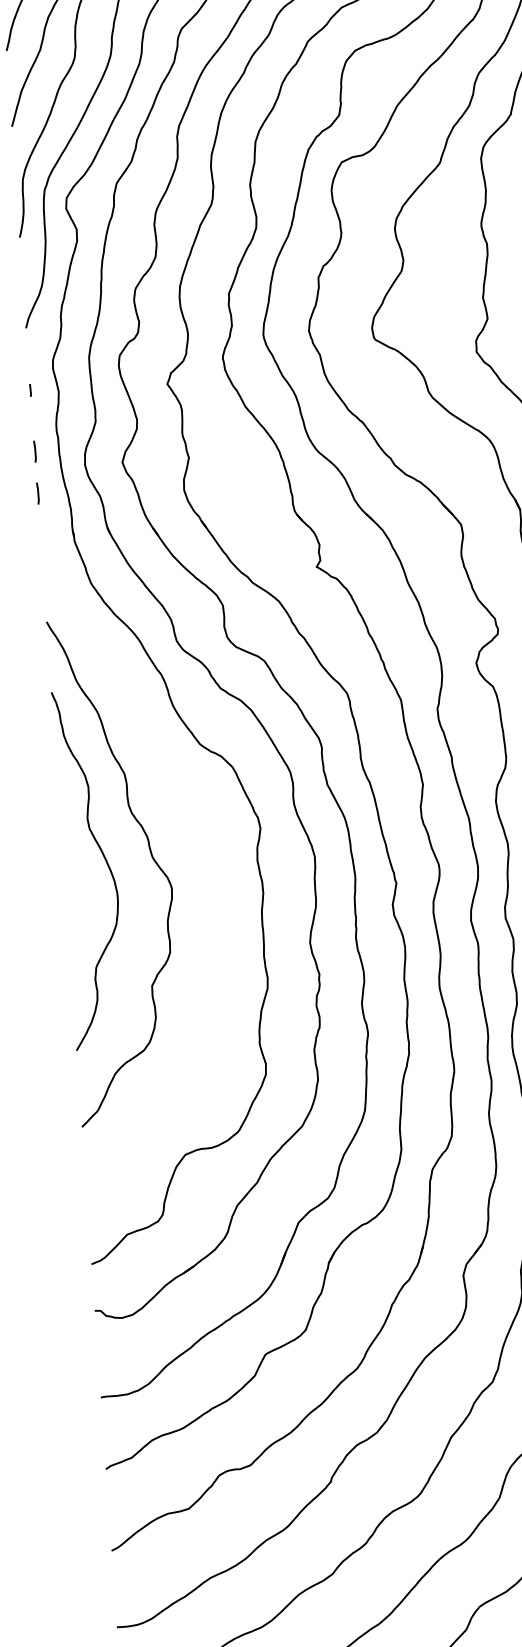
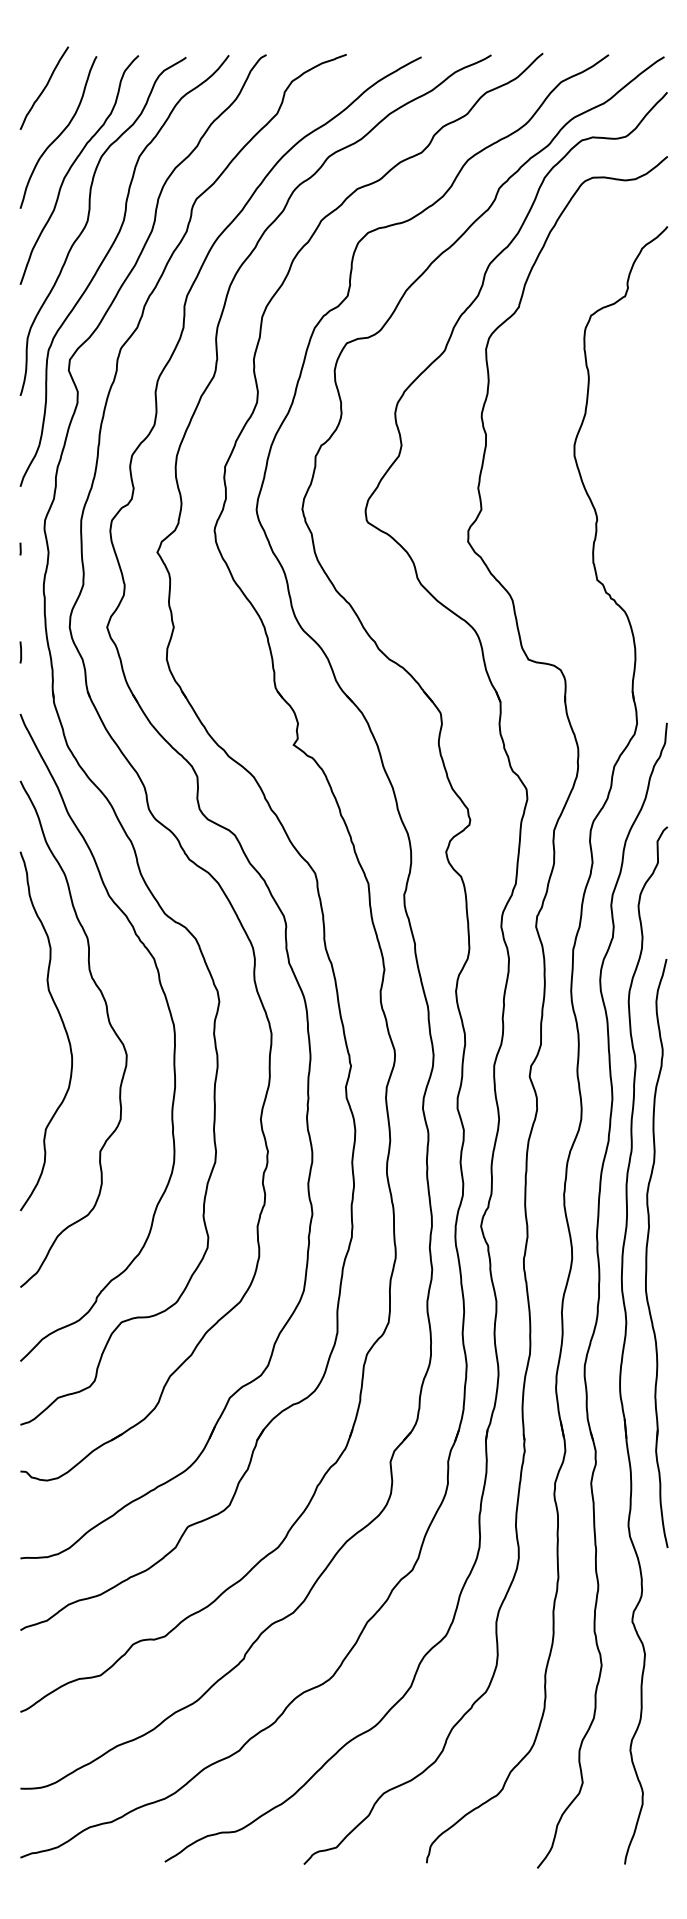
line: (34, 451) -> (20, 610), removed
curve: (211, 844) -> (169, 1014), added

